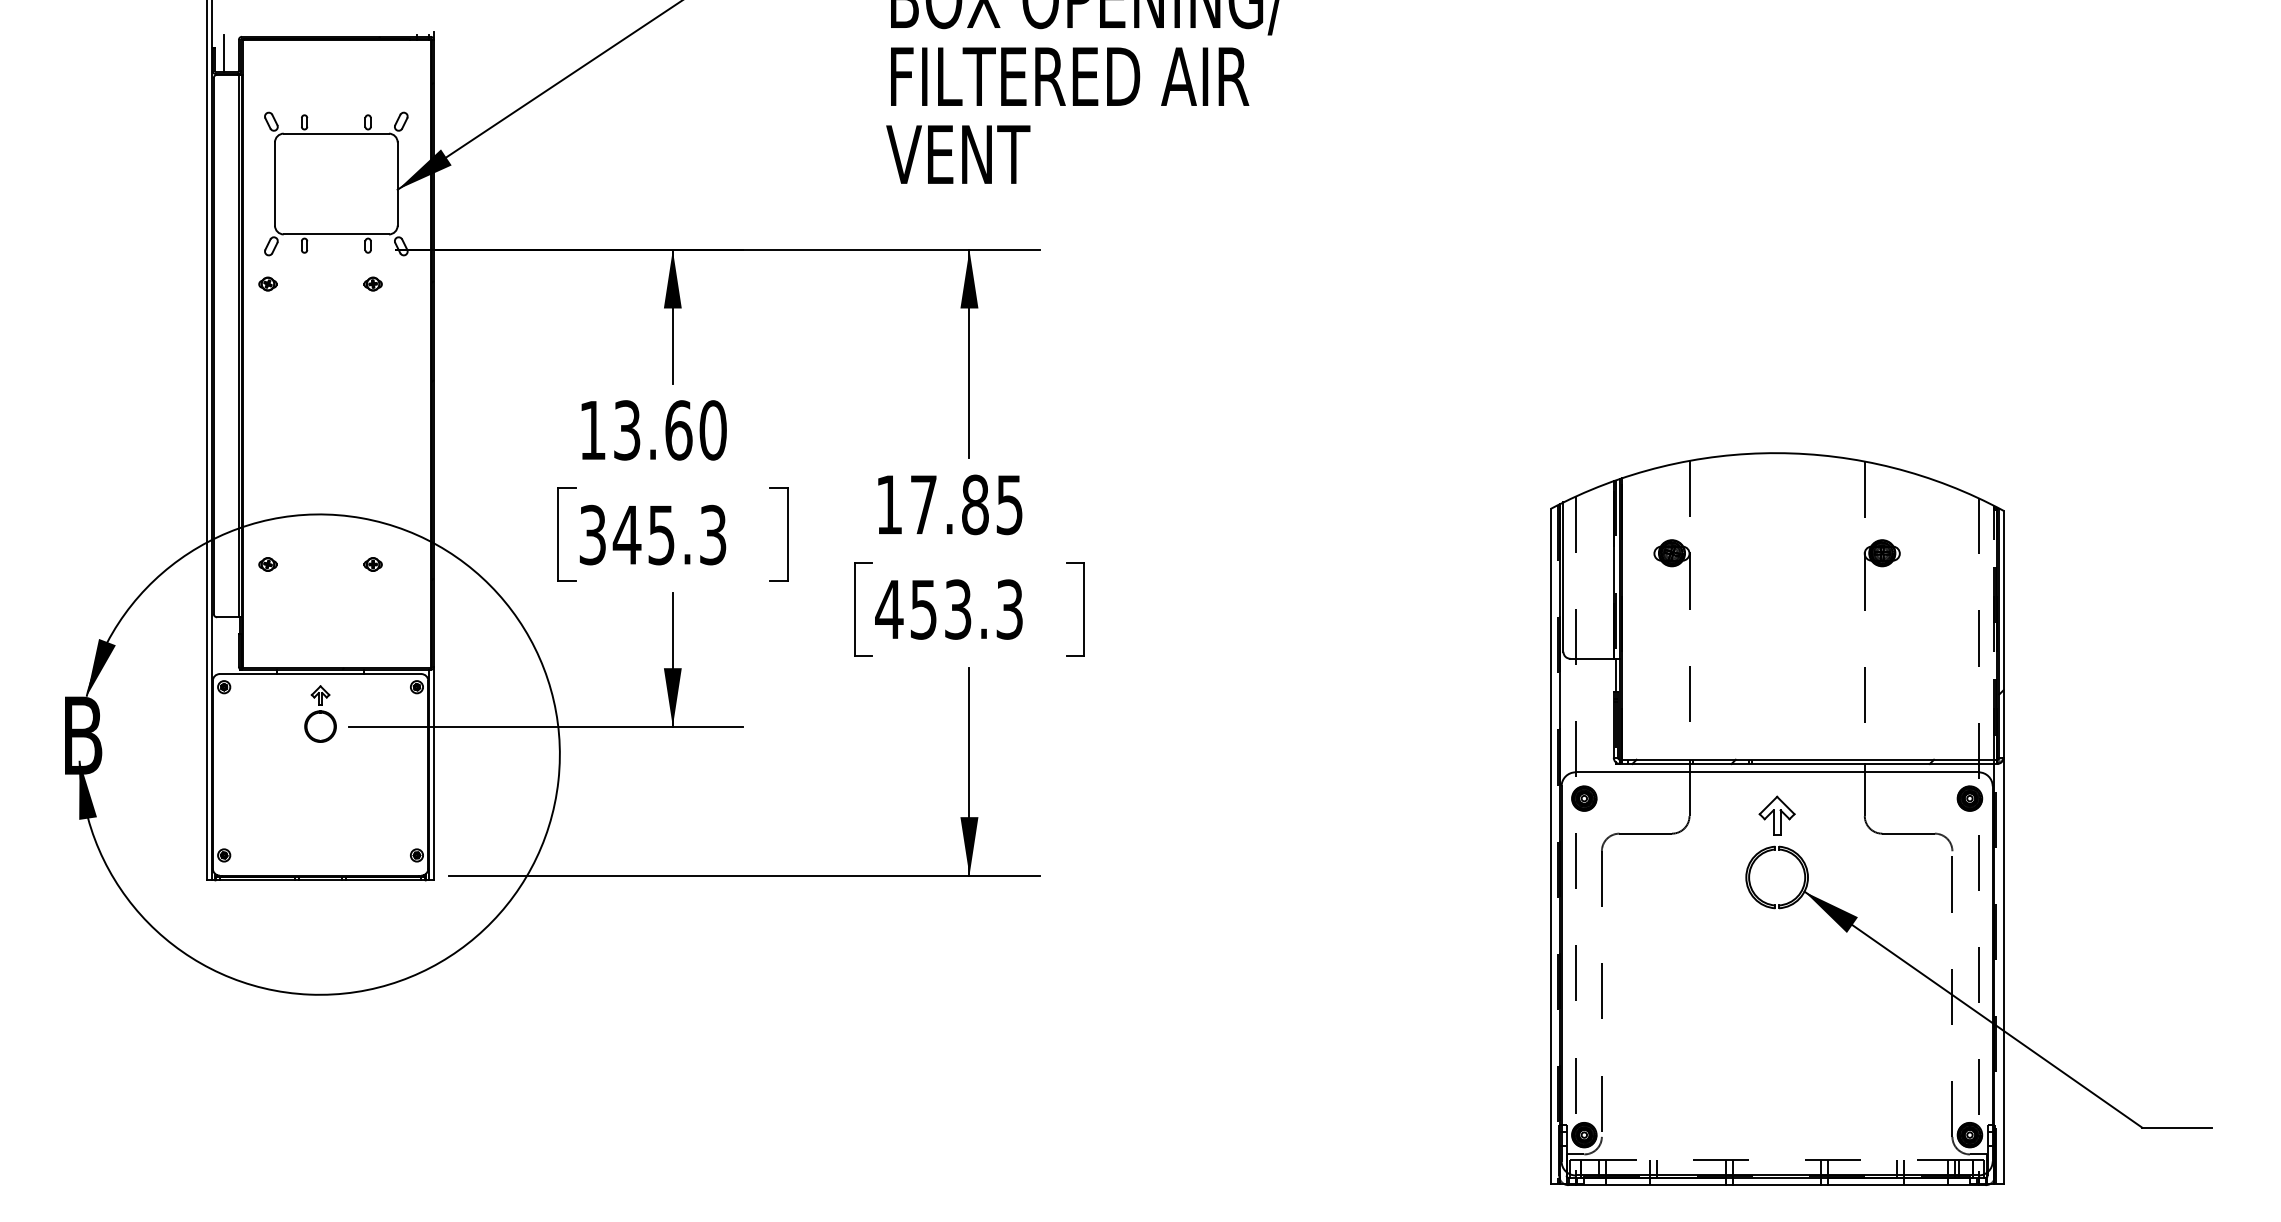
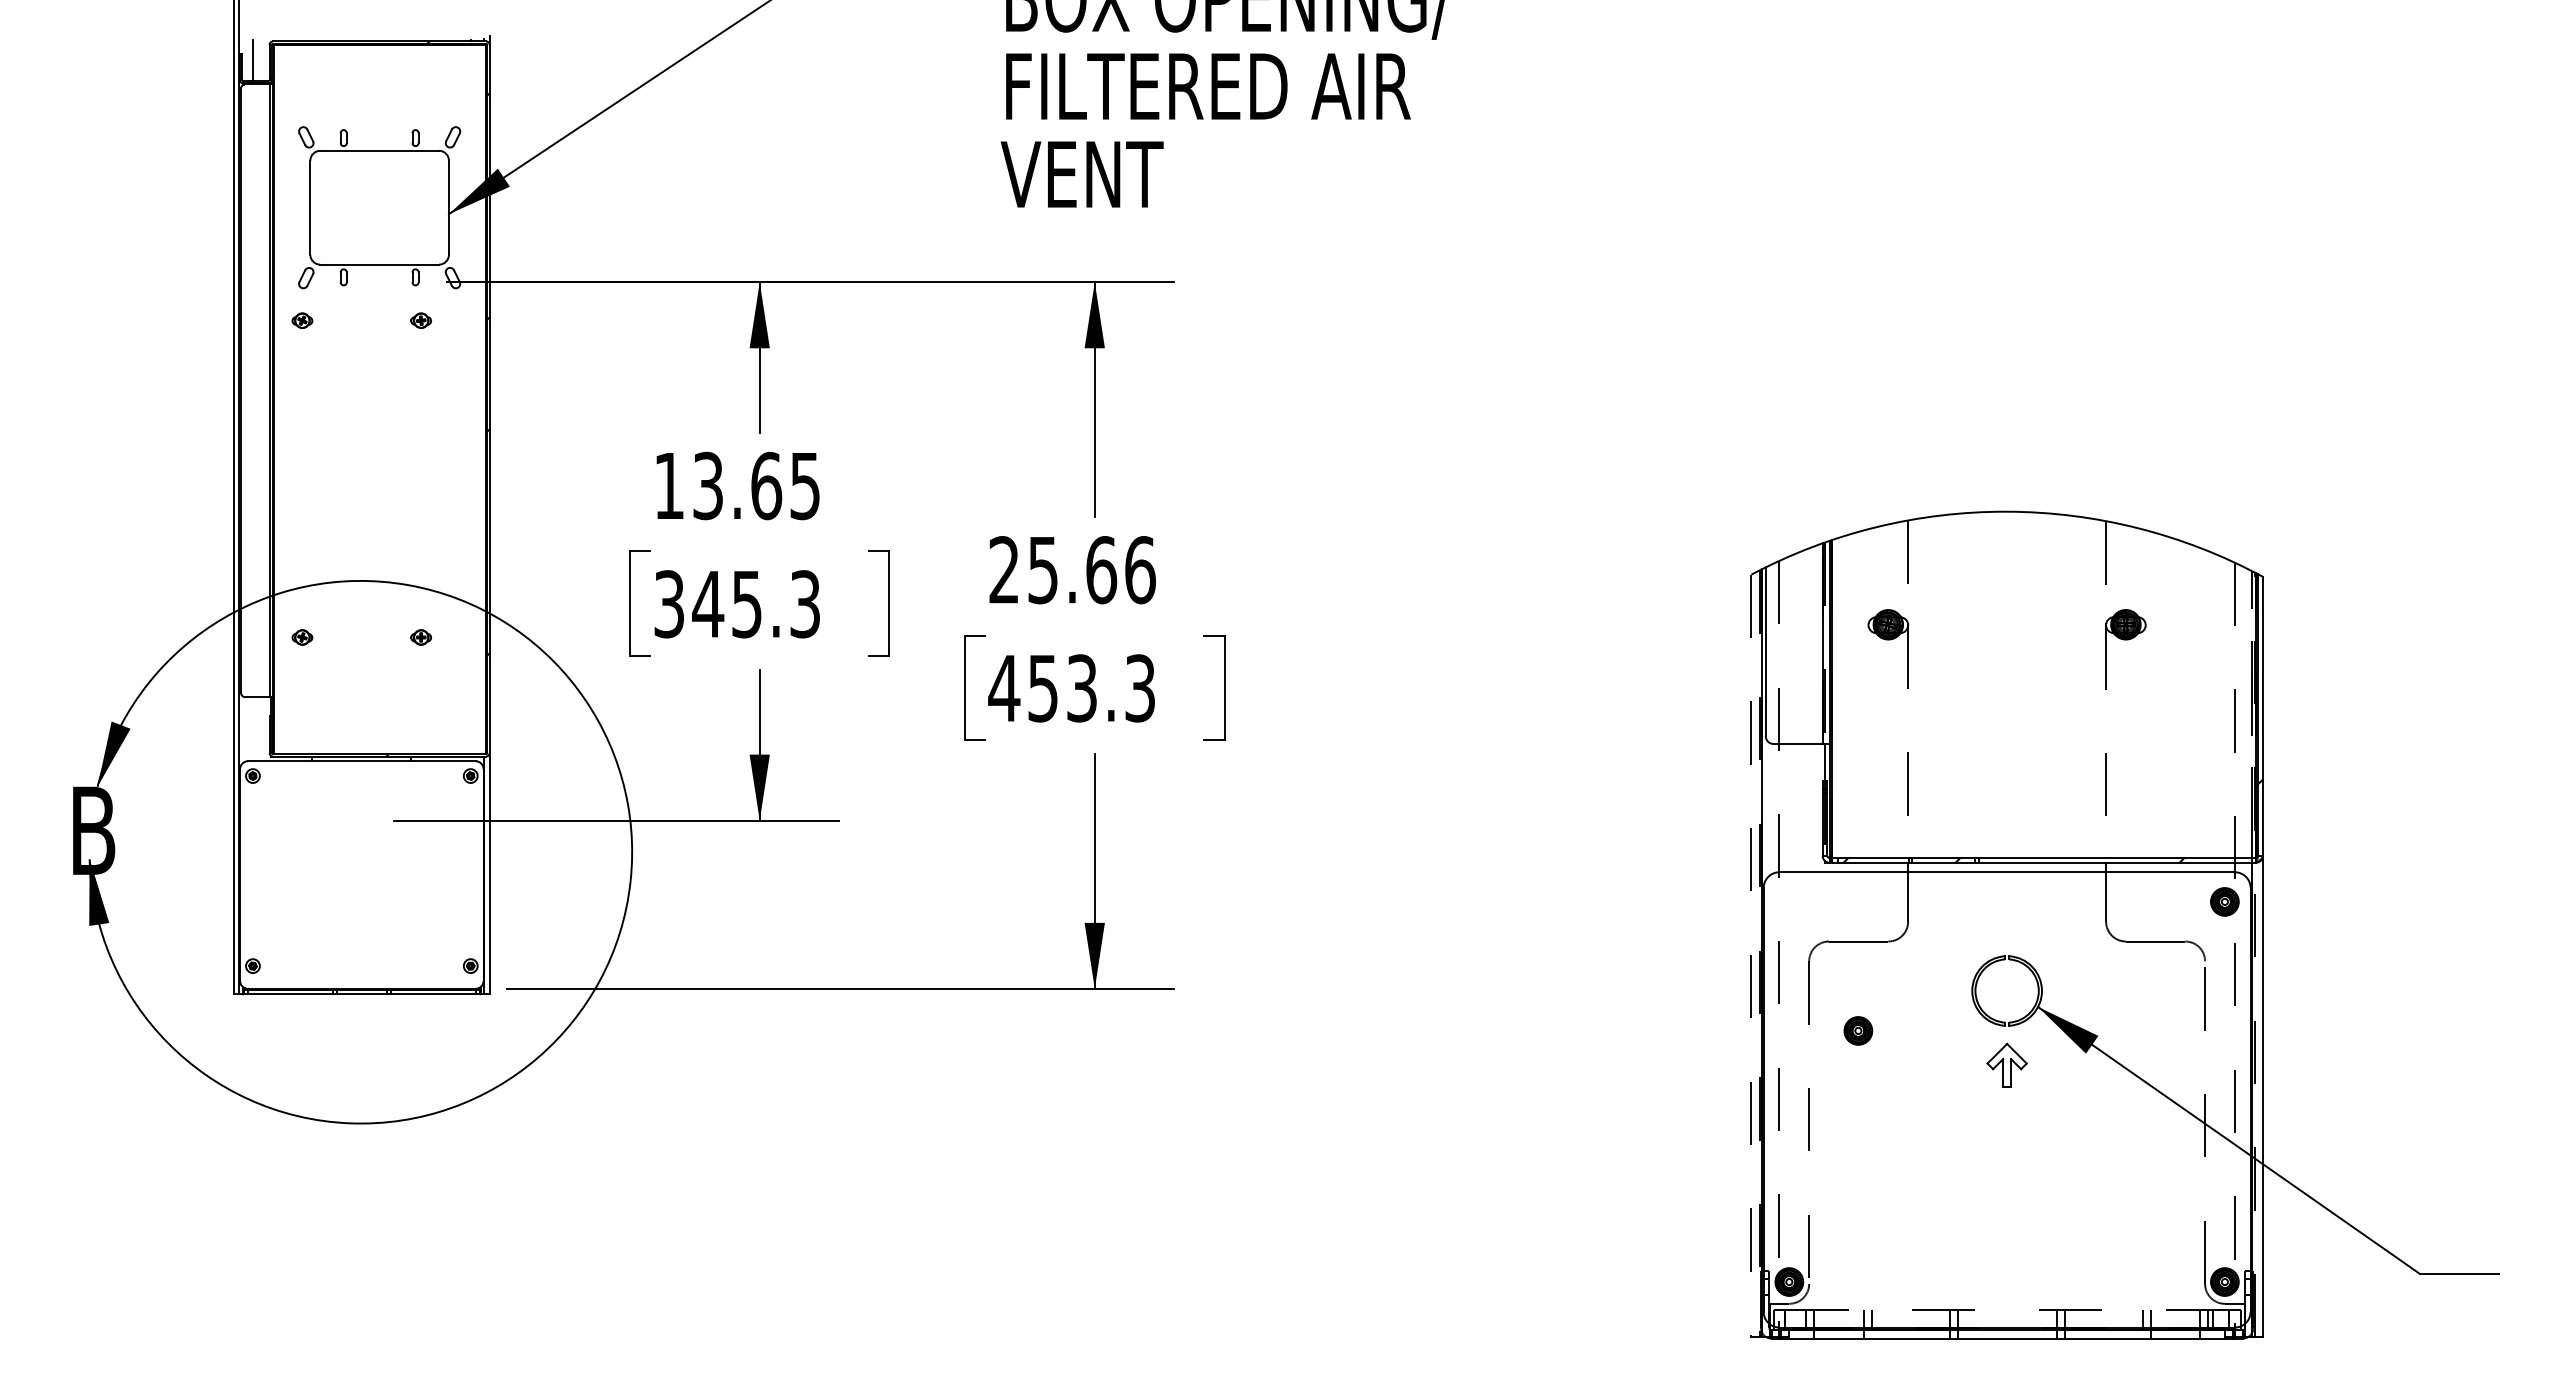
text: (713, 429) -> (805, 485), 13.60 -> 13.65
text: (949, 505) -> (1072, 570), 17.85 -> 25.66
part: (320, 713) -> (361, 805), removed
part: (1584, 798) -> (1858, 1030), moved
part: (1776, 815) -> (2006, 1064), moved
line: (1550, 846) -> (1751, 956), solid -> dashed

